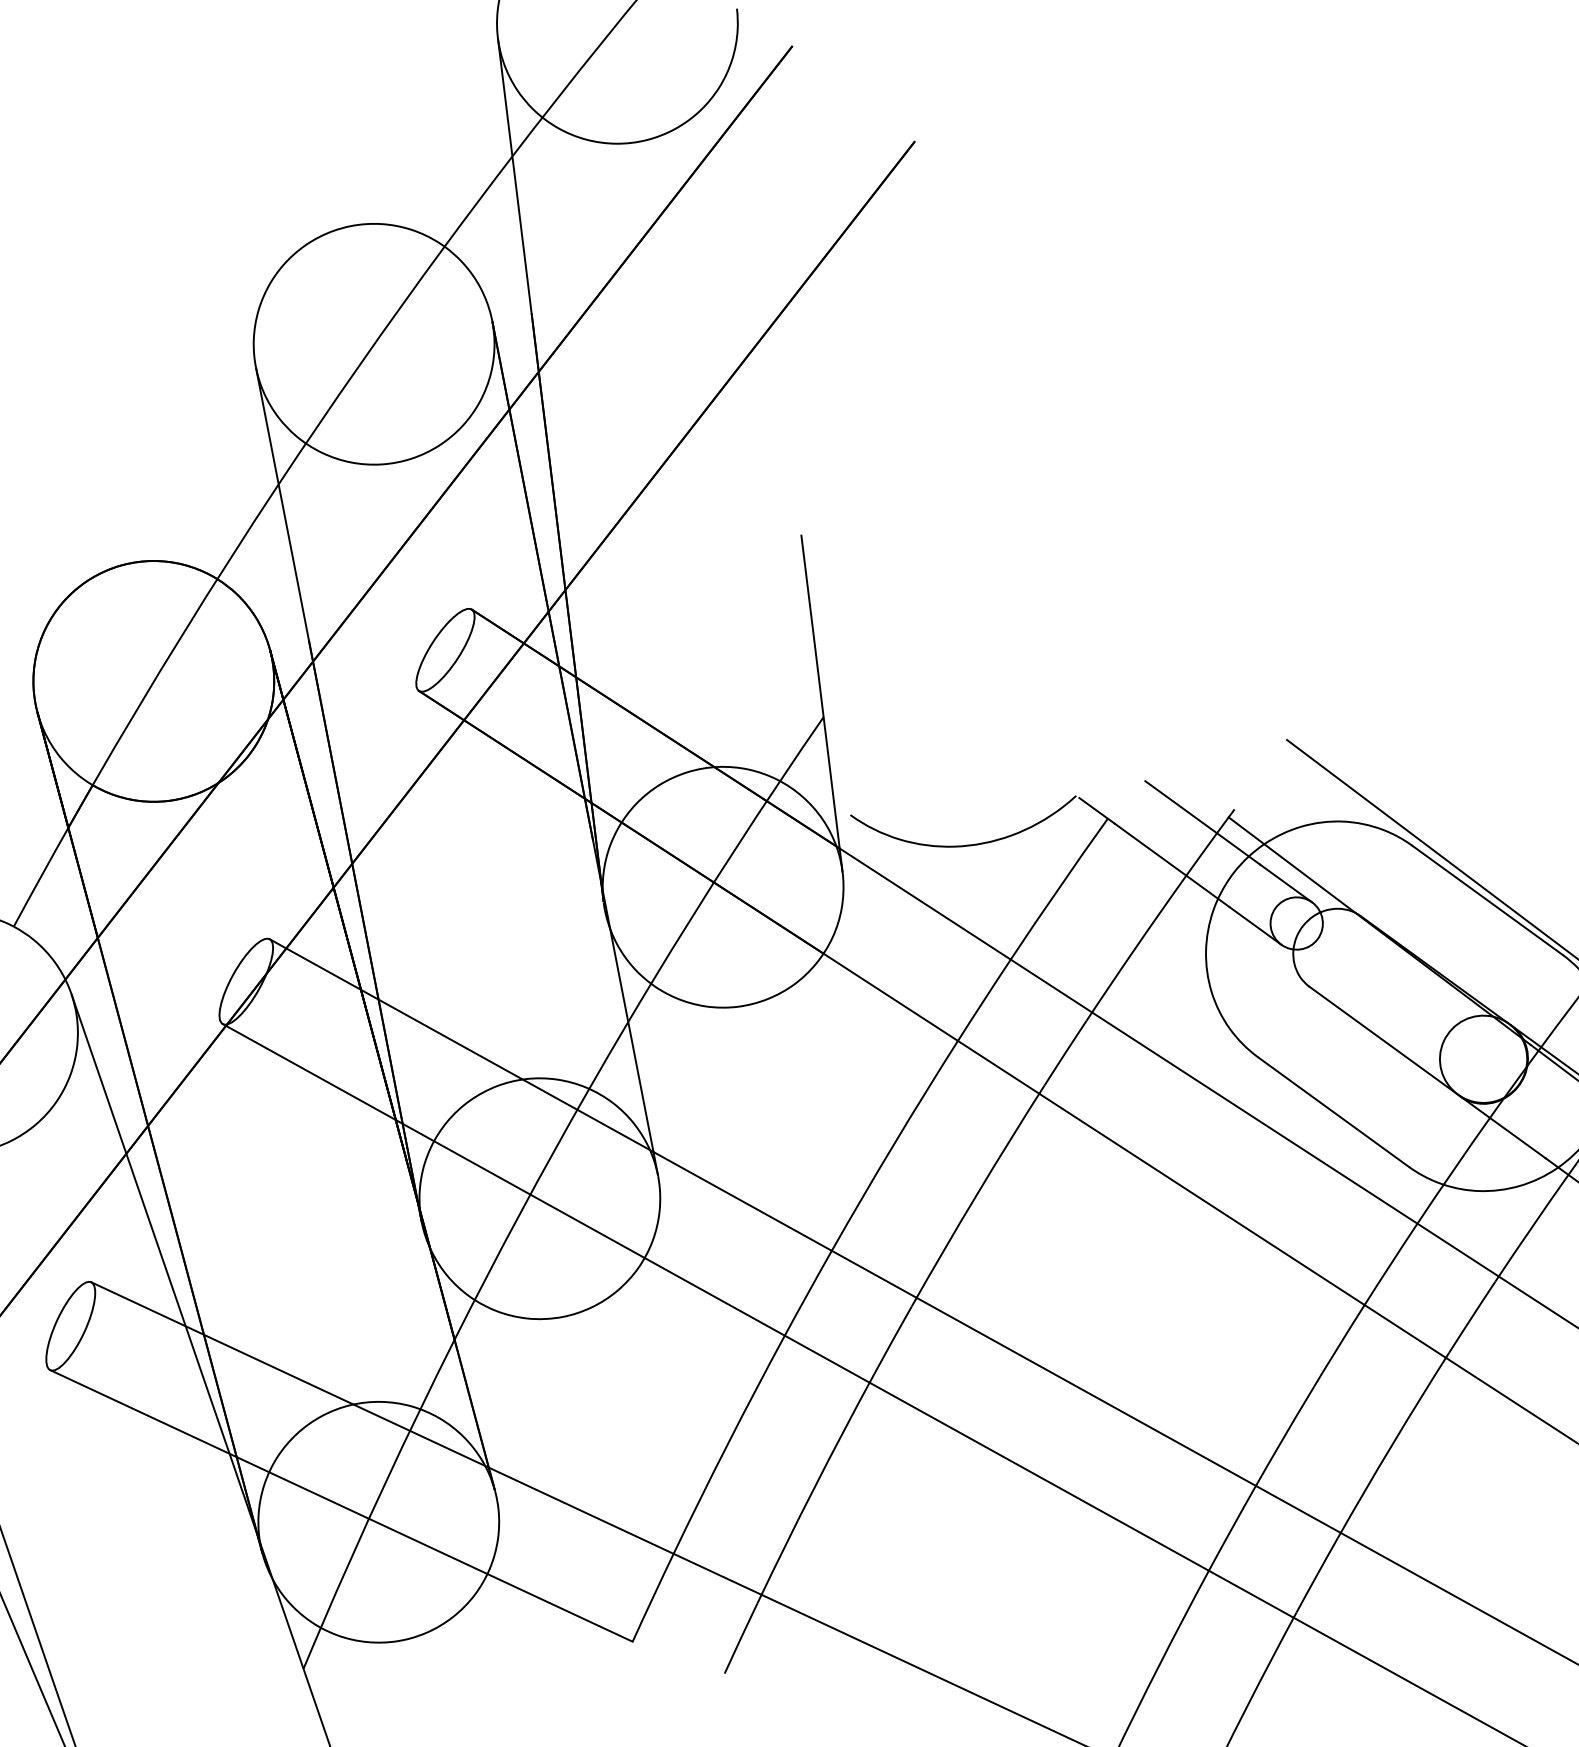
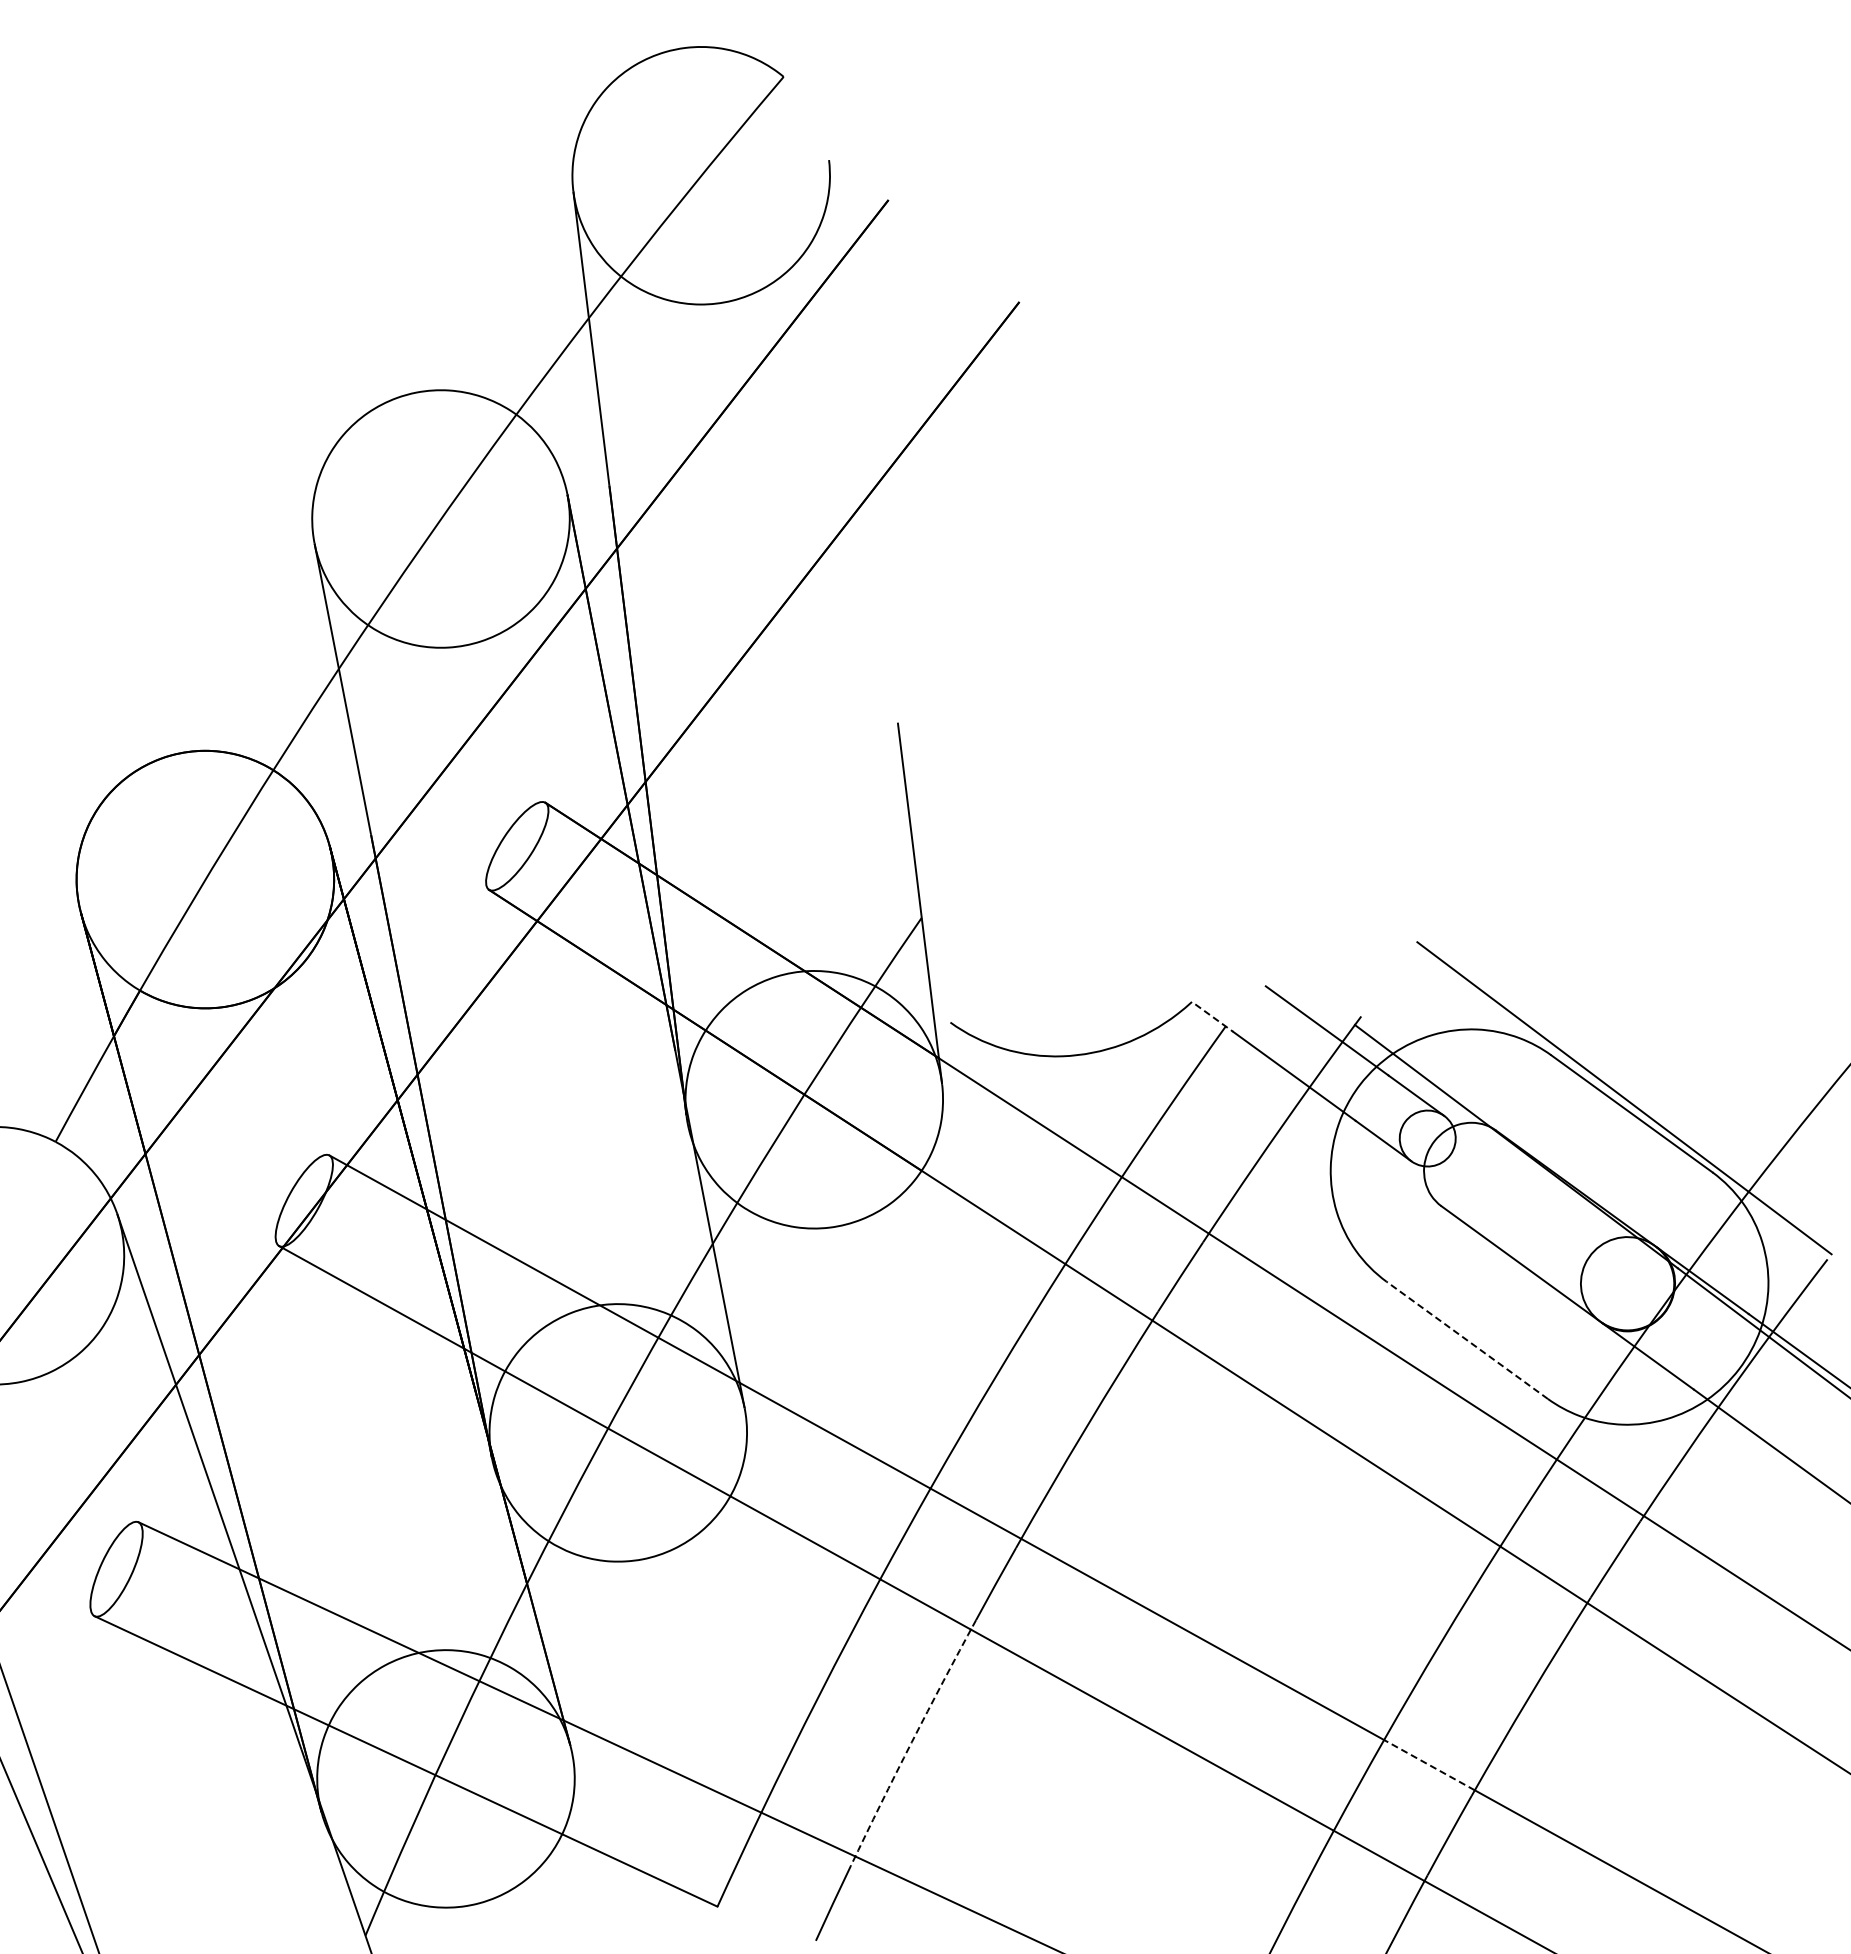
line: (1097, 811) -> (1214, 1018), solid -> dashed
line: (1333, 1112) -> (1467, 1340), solid -> dashed
arc: (814, 1488) -> (911, 1742), solid -> dashed
line: (1298, 1509) -> (1429, 1765), solid -> dashed

